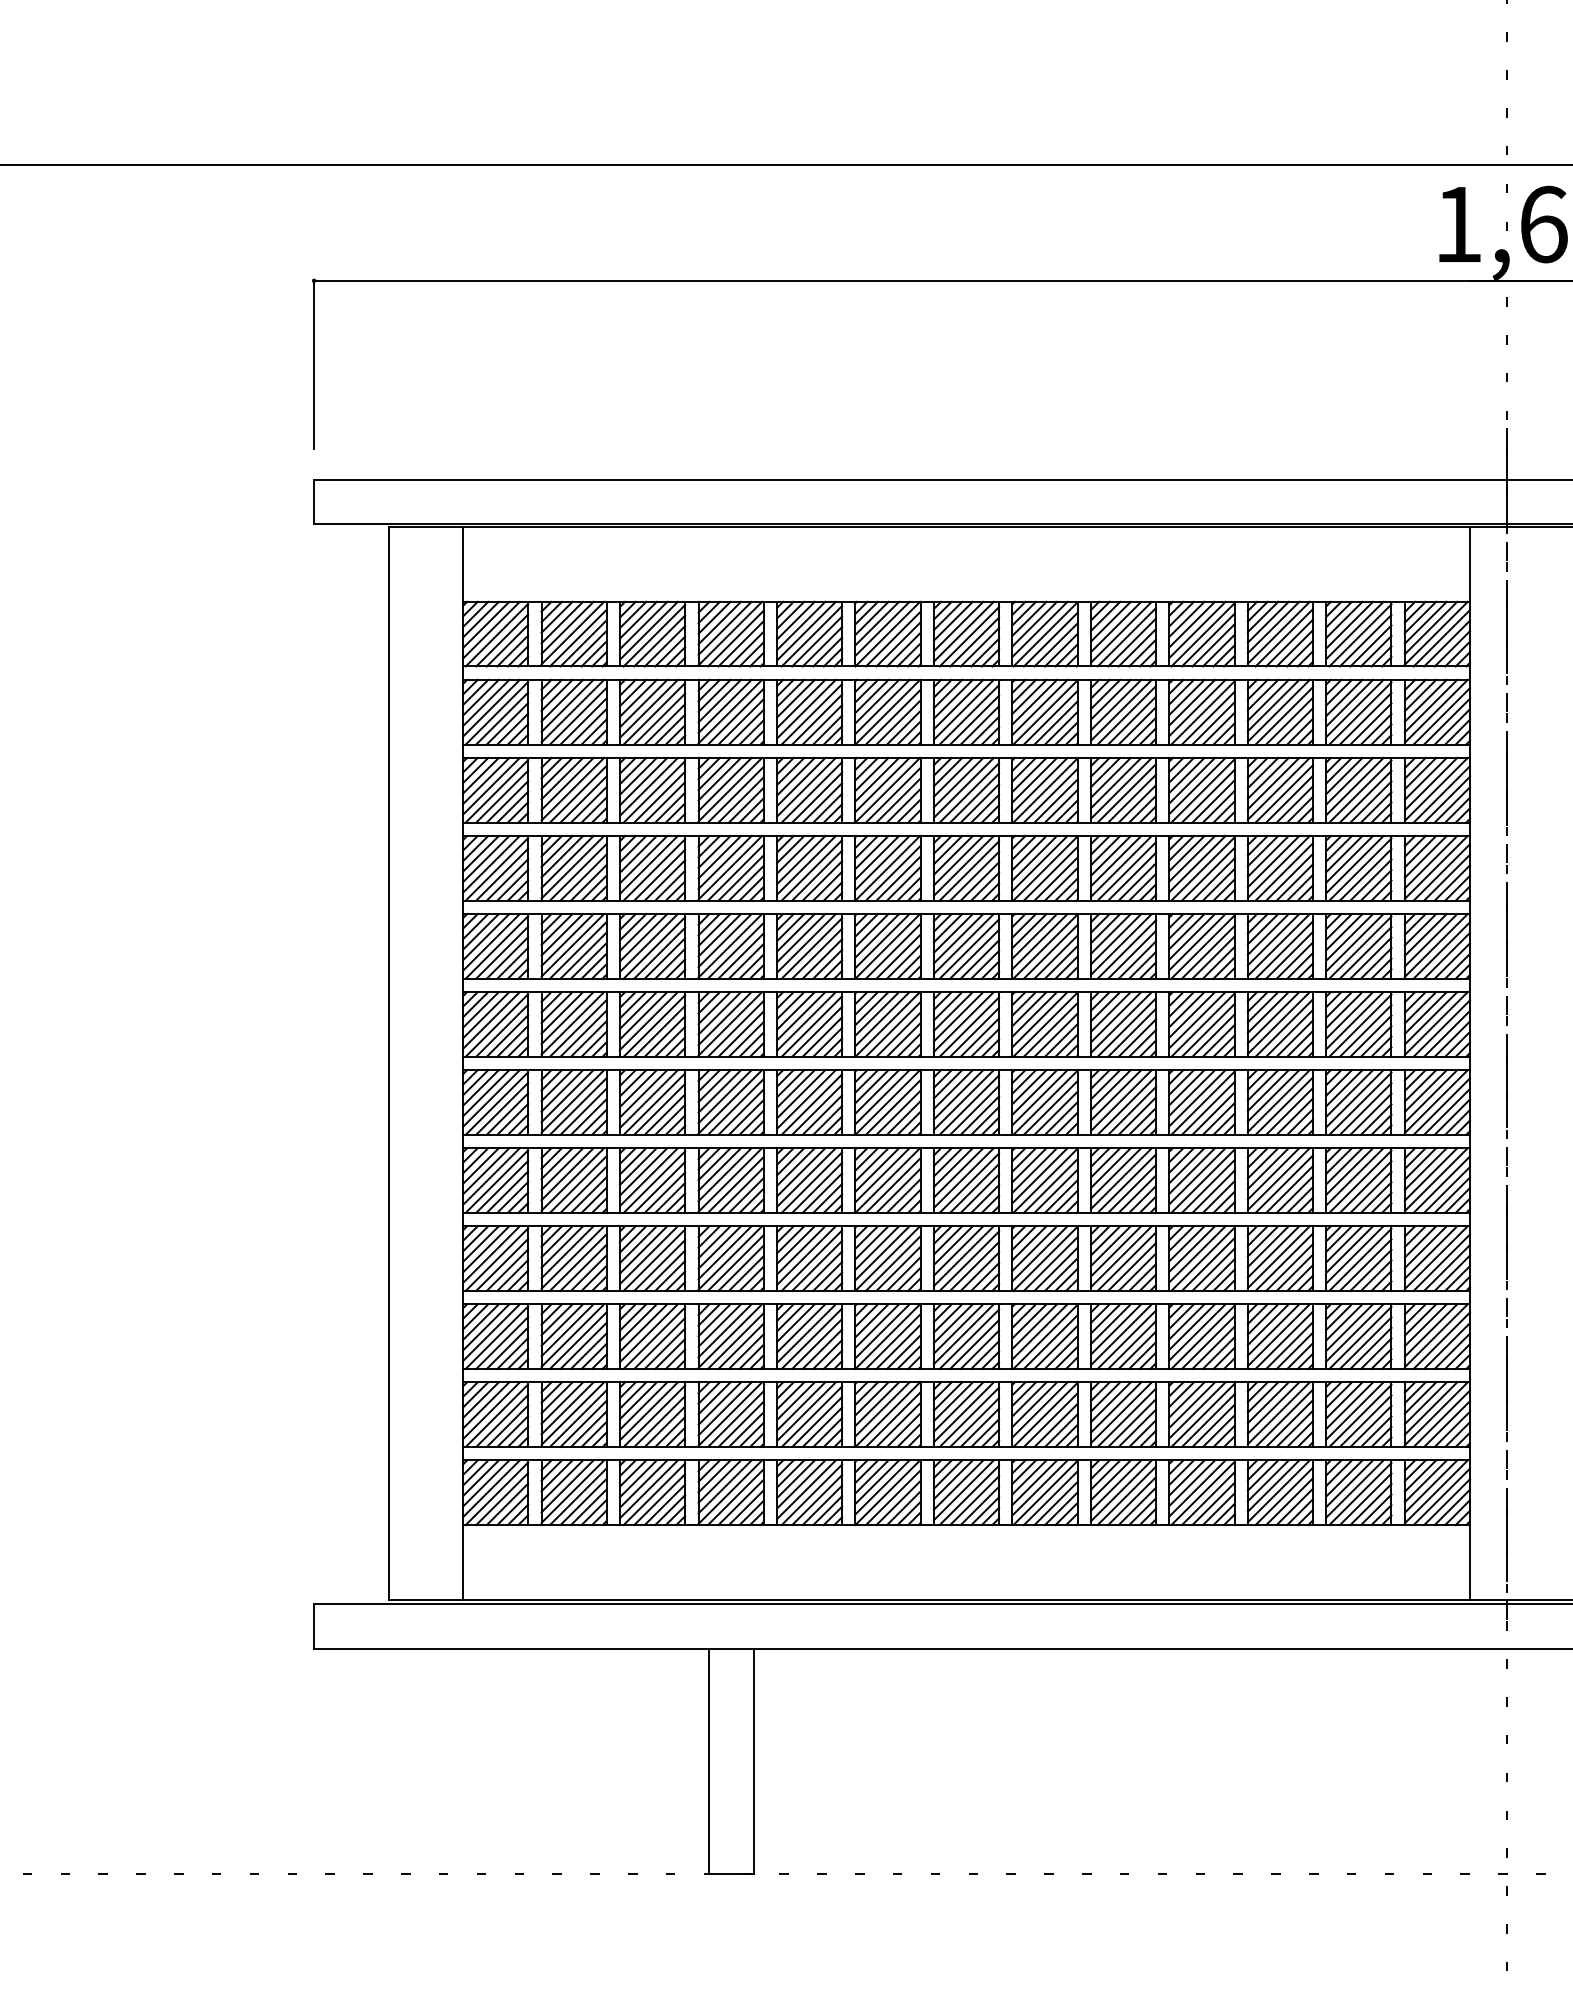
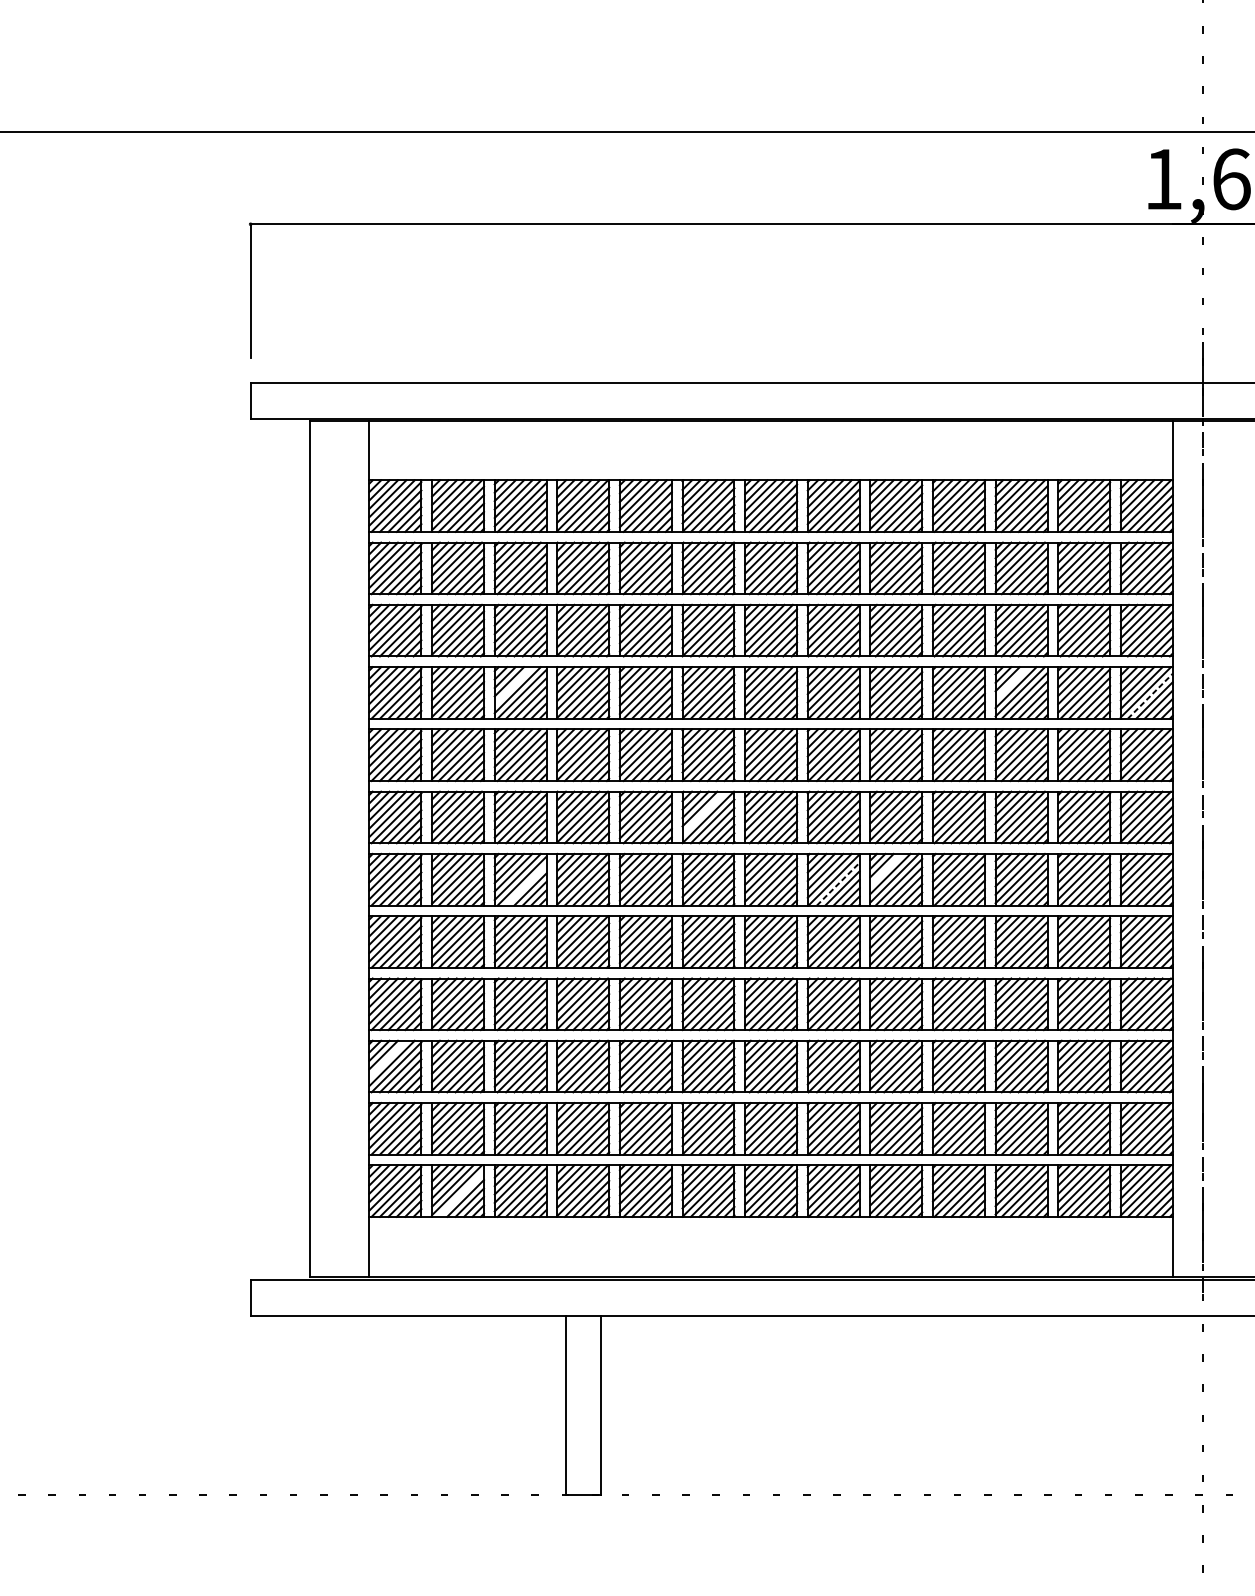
line: (1267, 856) -> (1011, 683), removed
line: (643, 859) -> (513, 685), removed
line: (1441, 872) -> (1150, 696), solid -> dashed
line: (882, 1019) -> (704, 813), removed
line: (1110, 1089) -> (885, 869), removed
line: (1050, 1107) -> (838, 883), solid -> dashed
line: (659, 1108) -> (526, 884), removed
line: (486, 1327) -> (388, 1059), removed
line: (577, 1496) -> (460, 1194), removed

